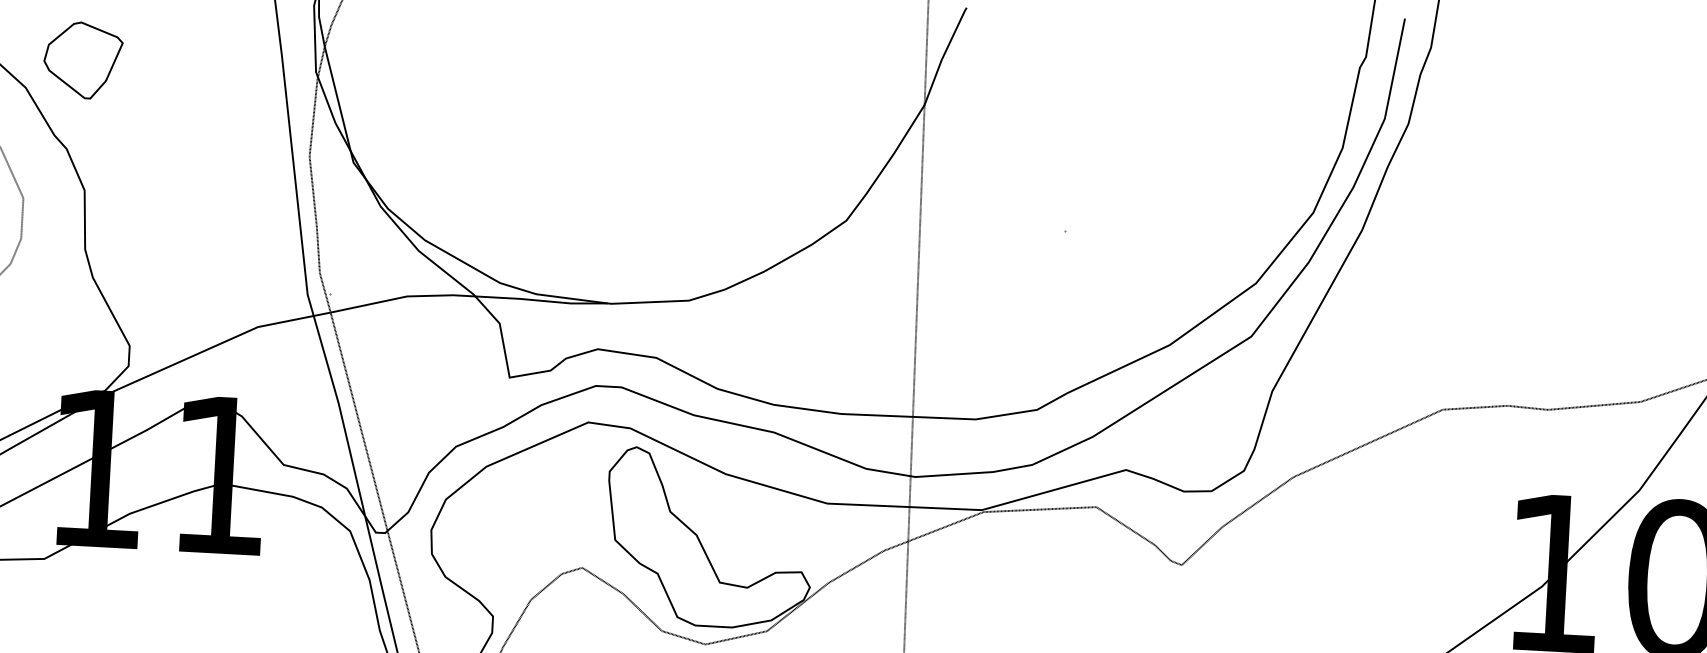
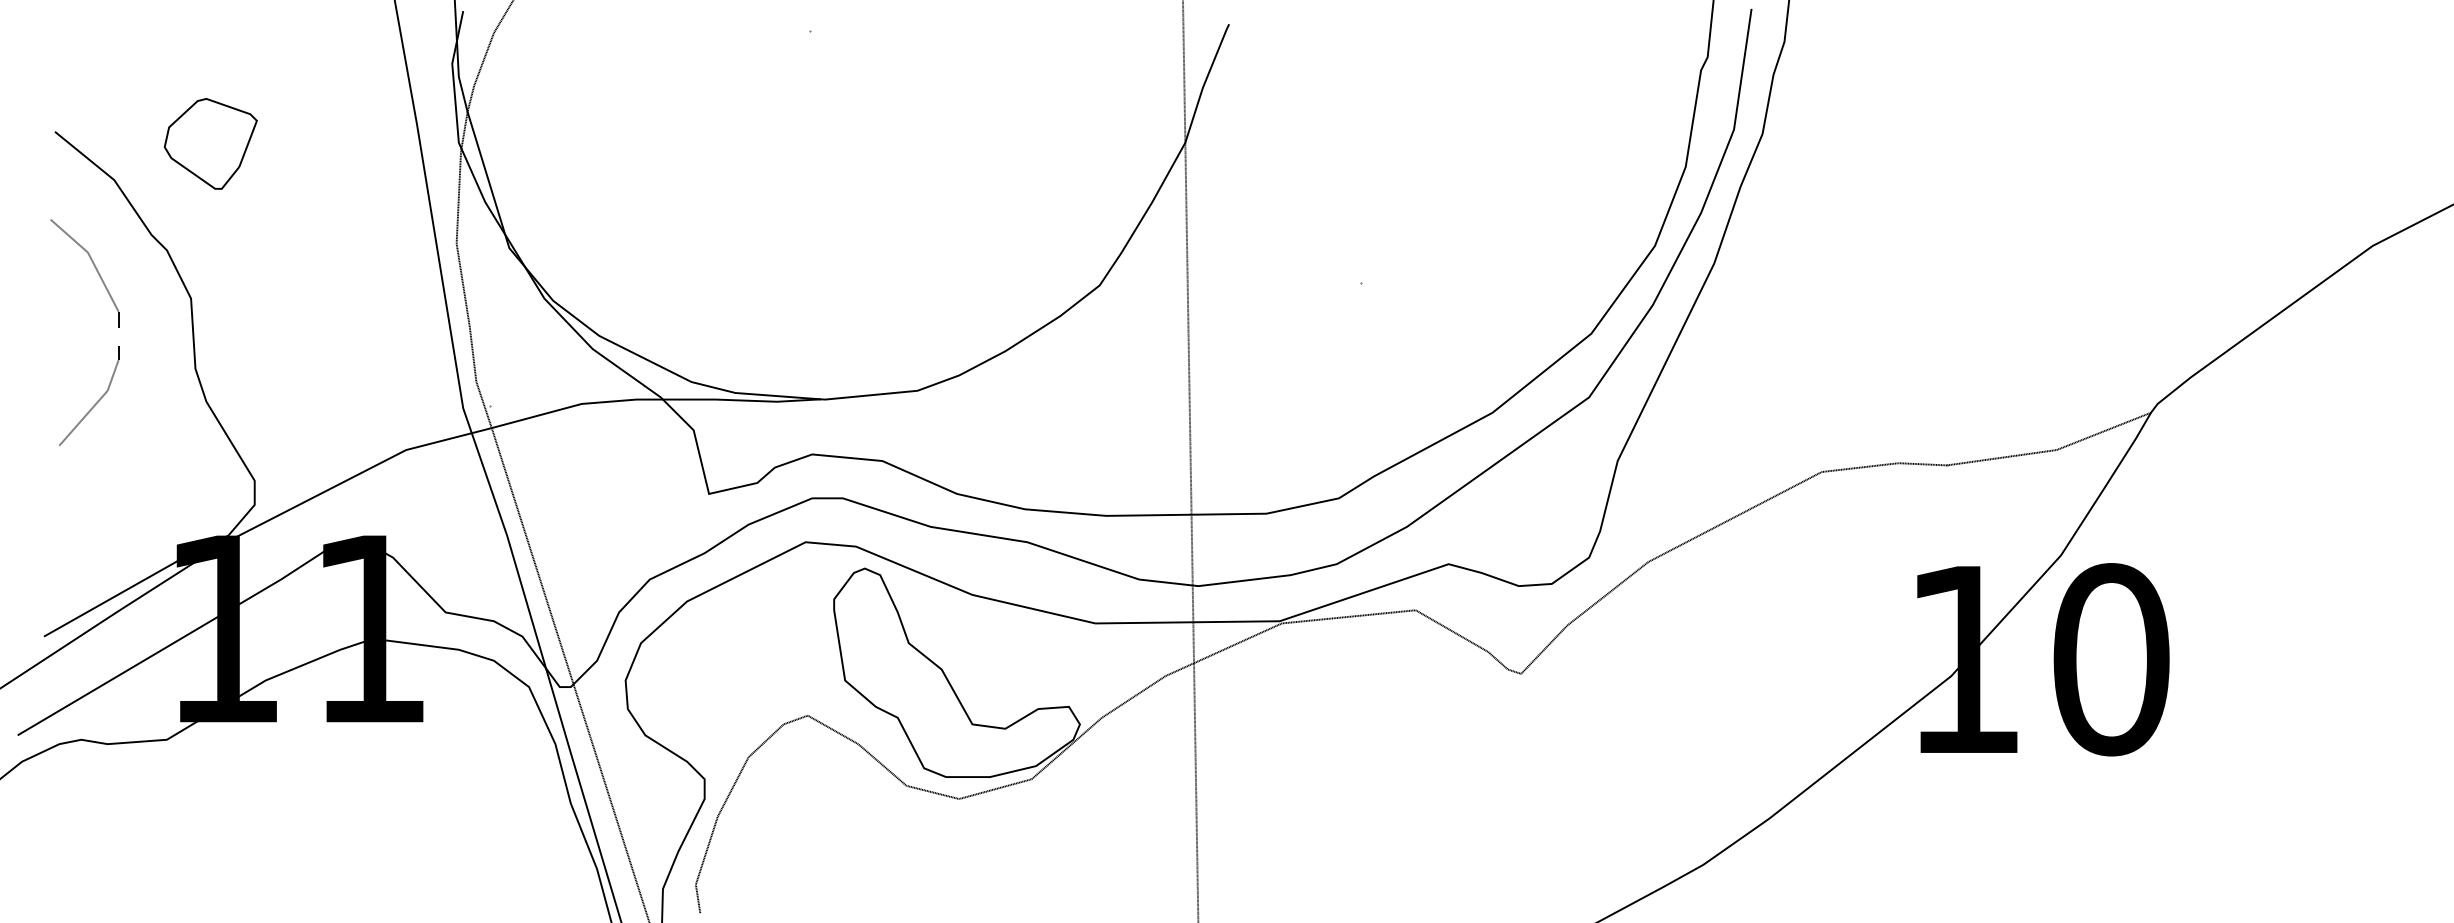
part: (82, 60) -> (210, 143), moved

